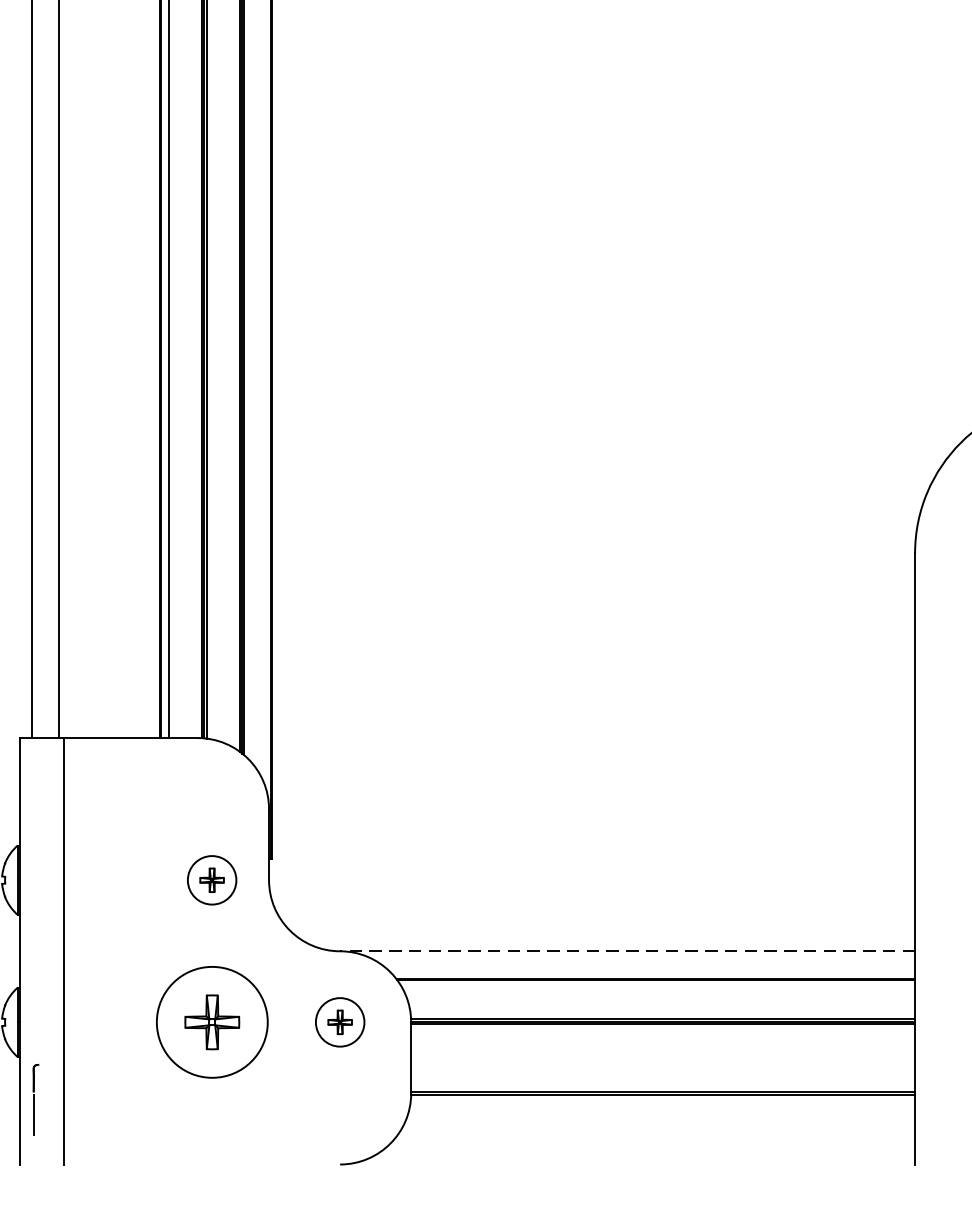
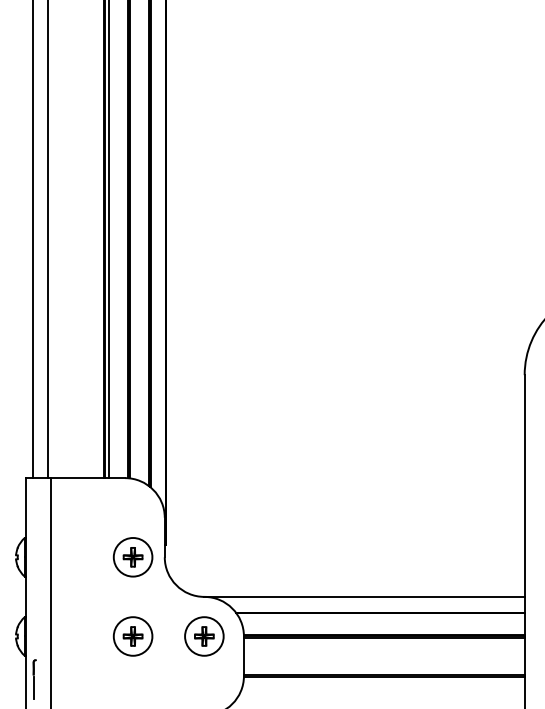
part: (211, 880) -> (132, 557), size x1.43
line: (625, 950) -> (363, 596), dashed -> solid
part: (211, 1022) -> (132, 636), size x0.62
part: (340, 1022) -> (204, 636), size x1.43

